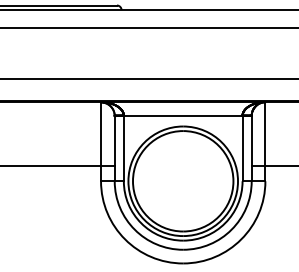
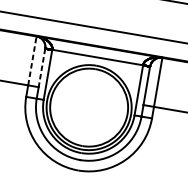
line: (101, 134) -> (32, 61), solid -> dashed
line: (114, 141) -> (41, 68), solid -> dashed

